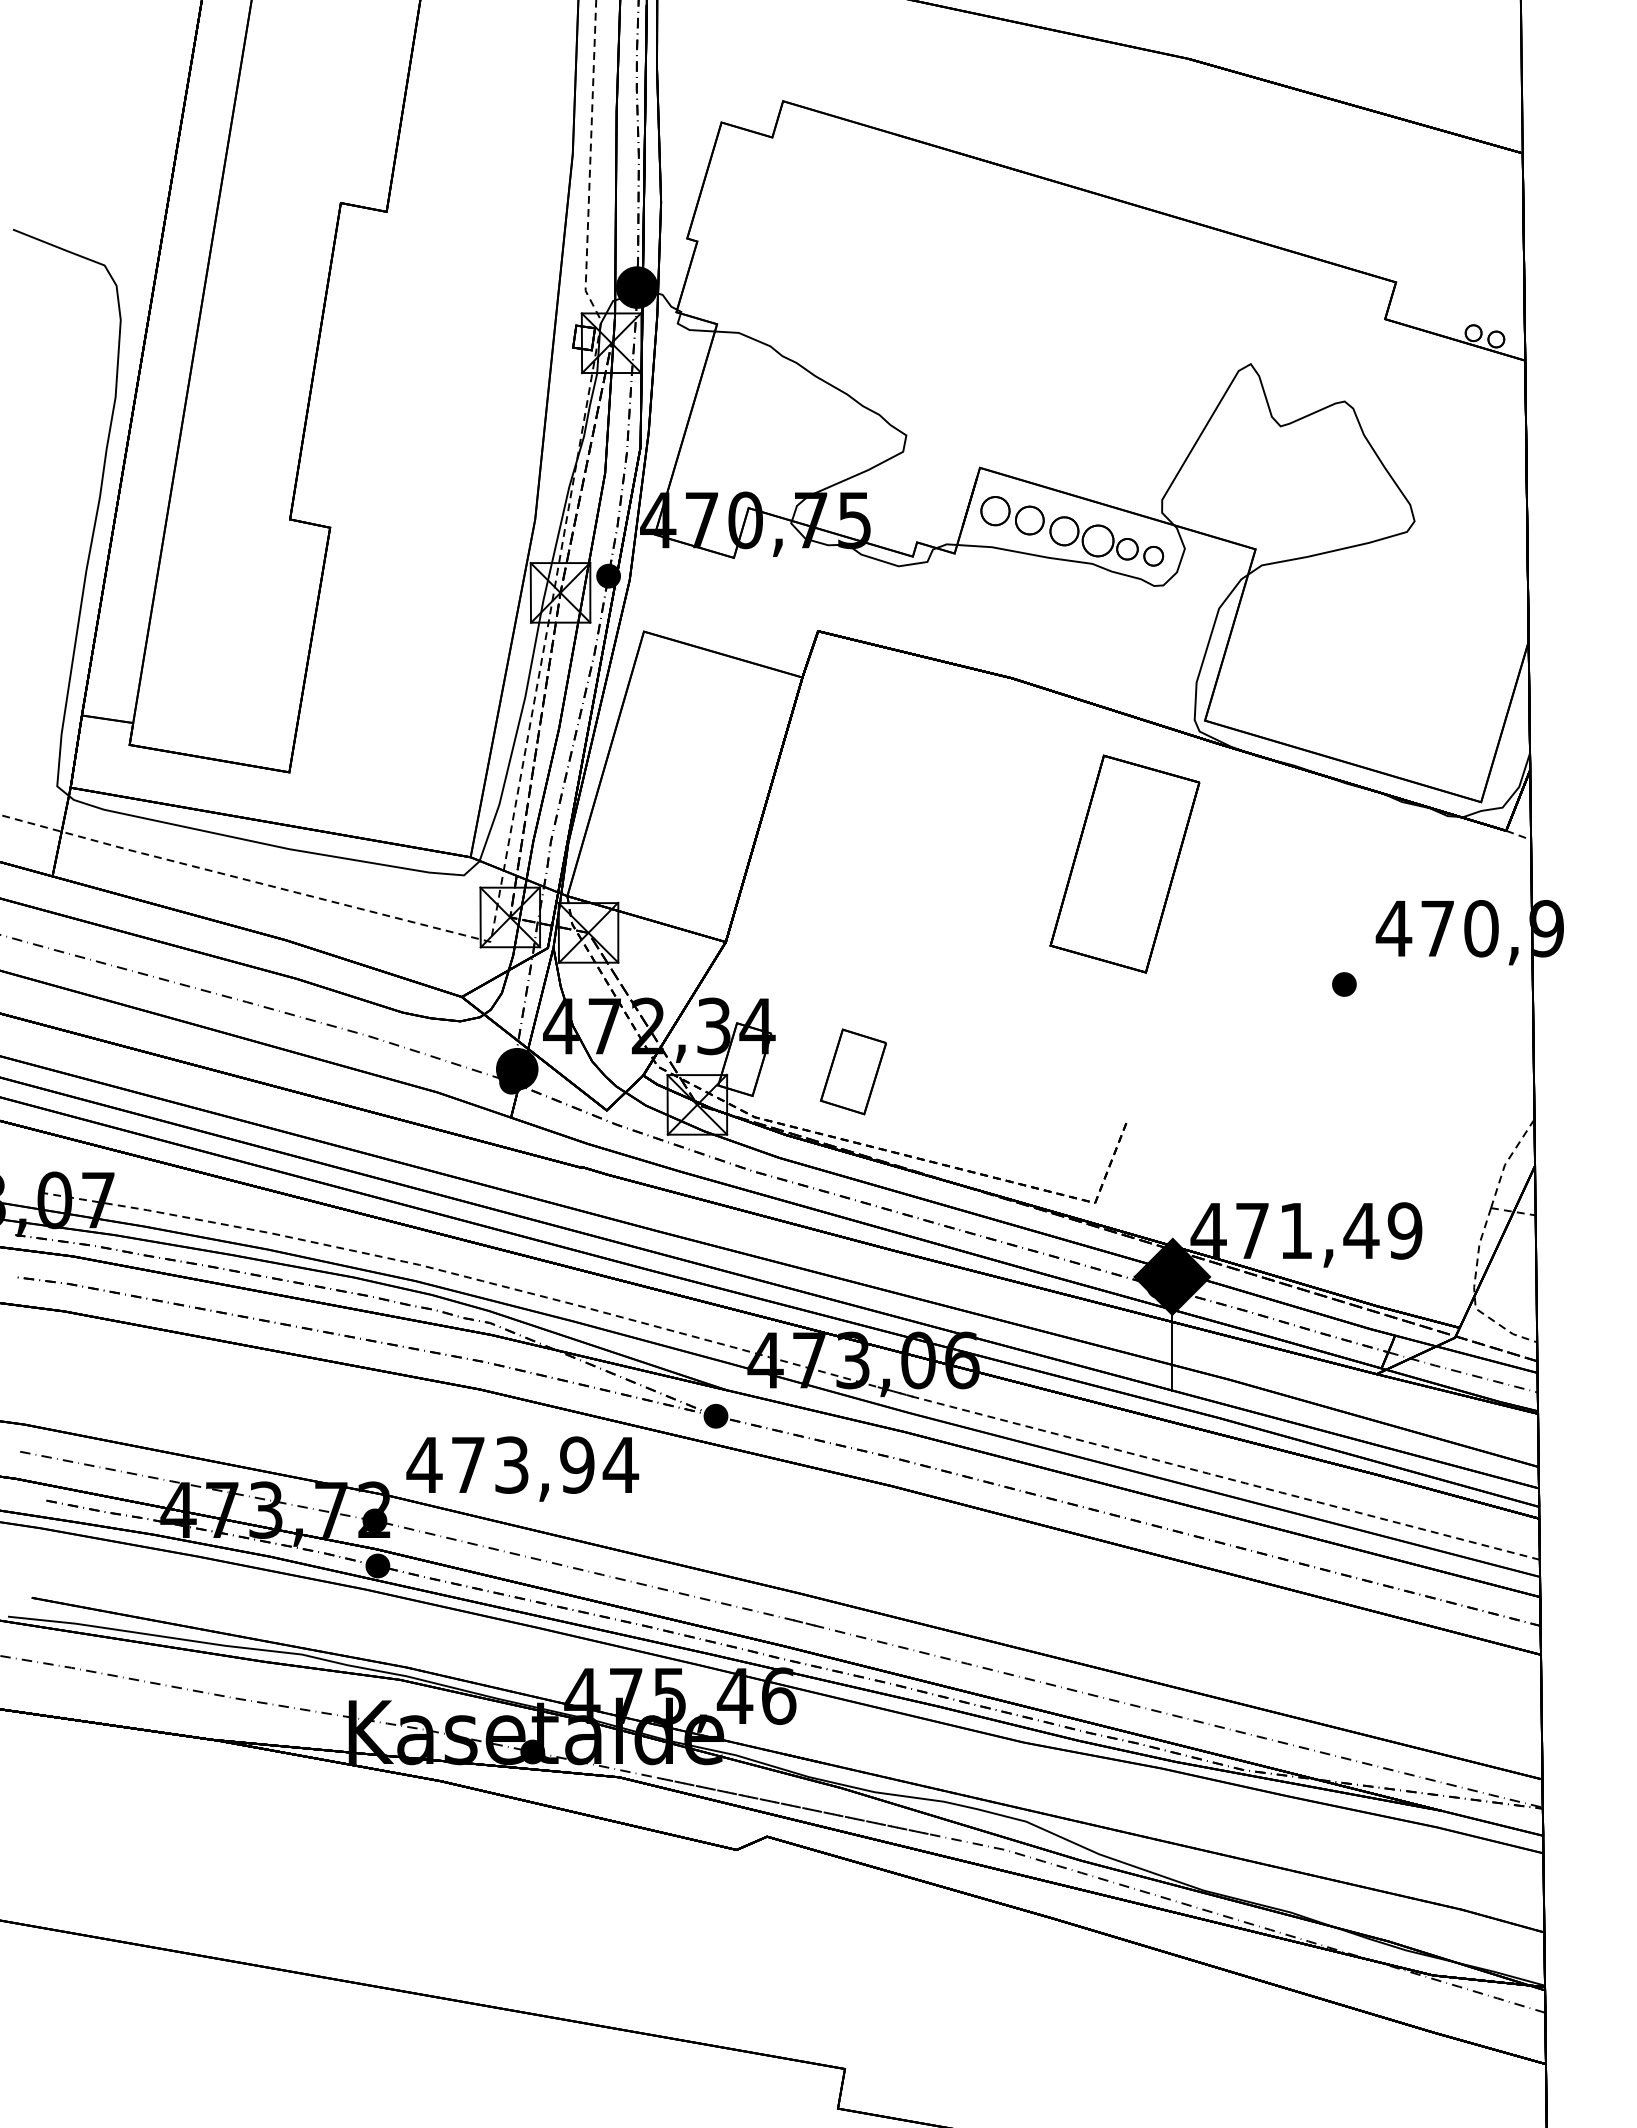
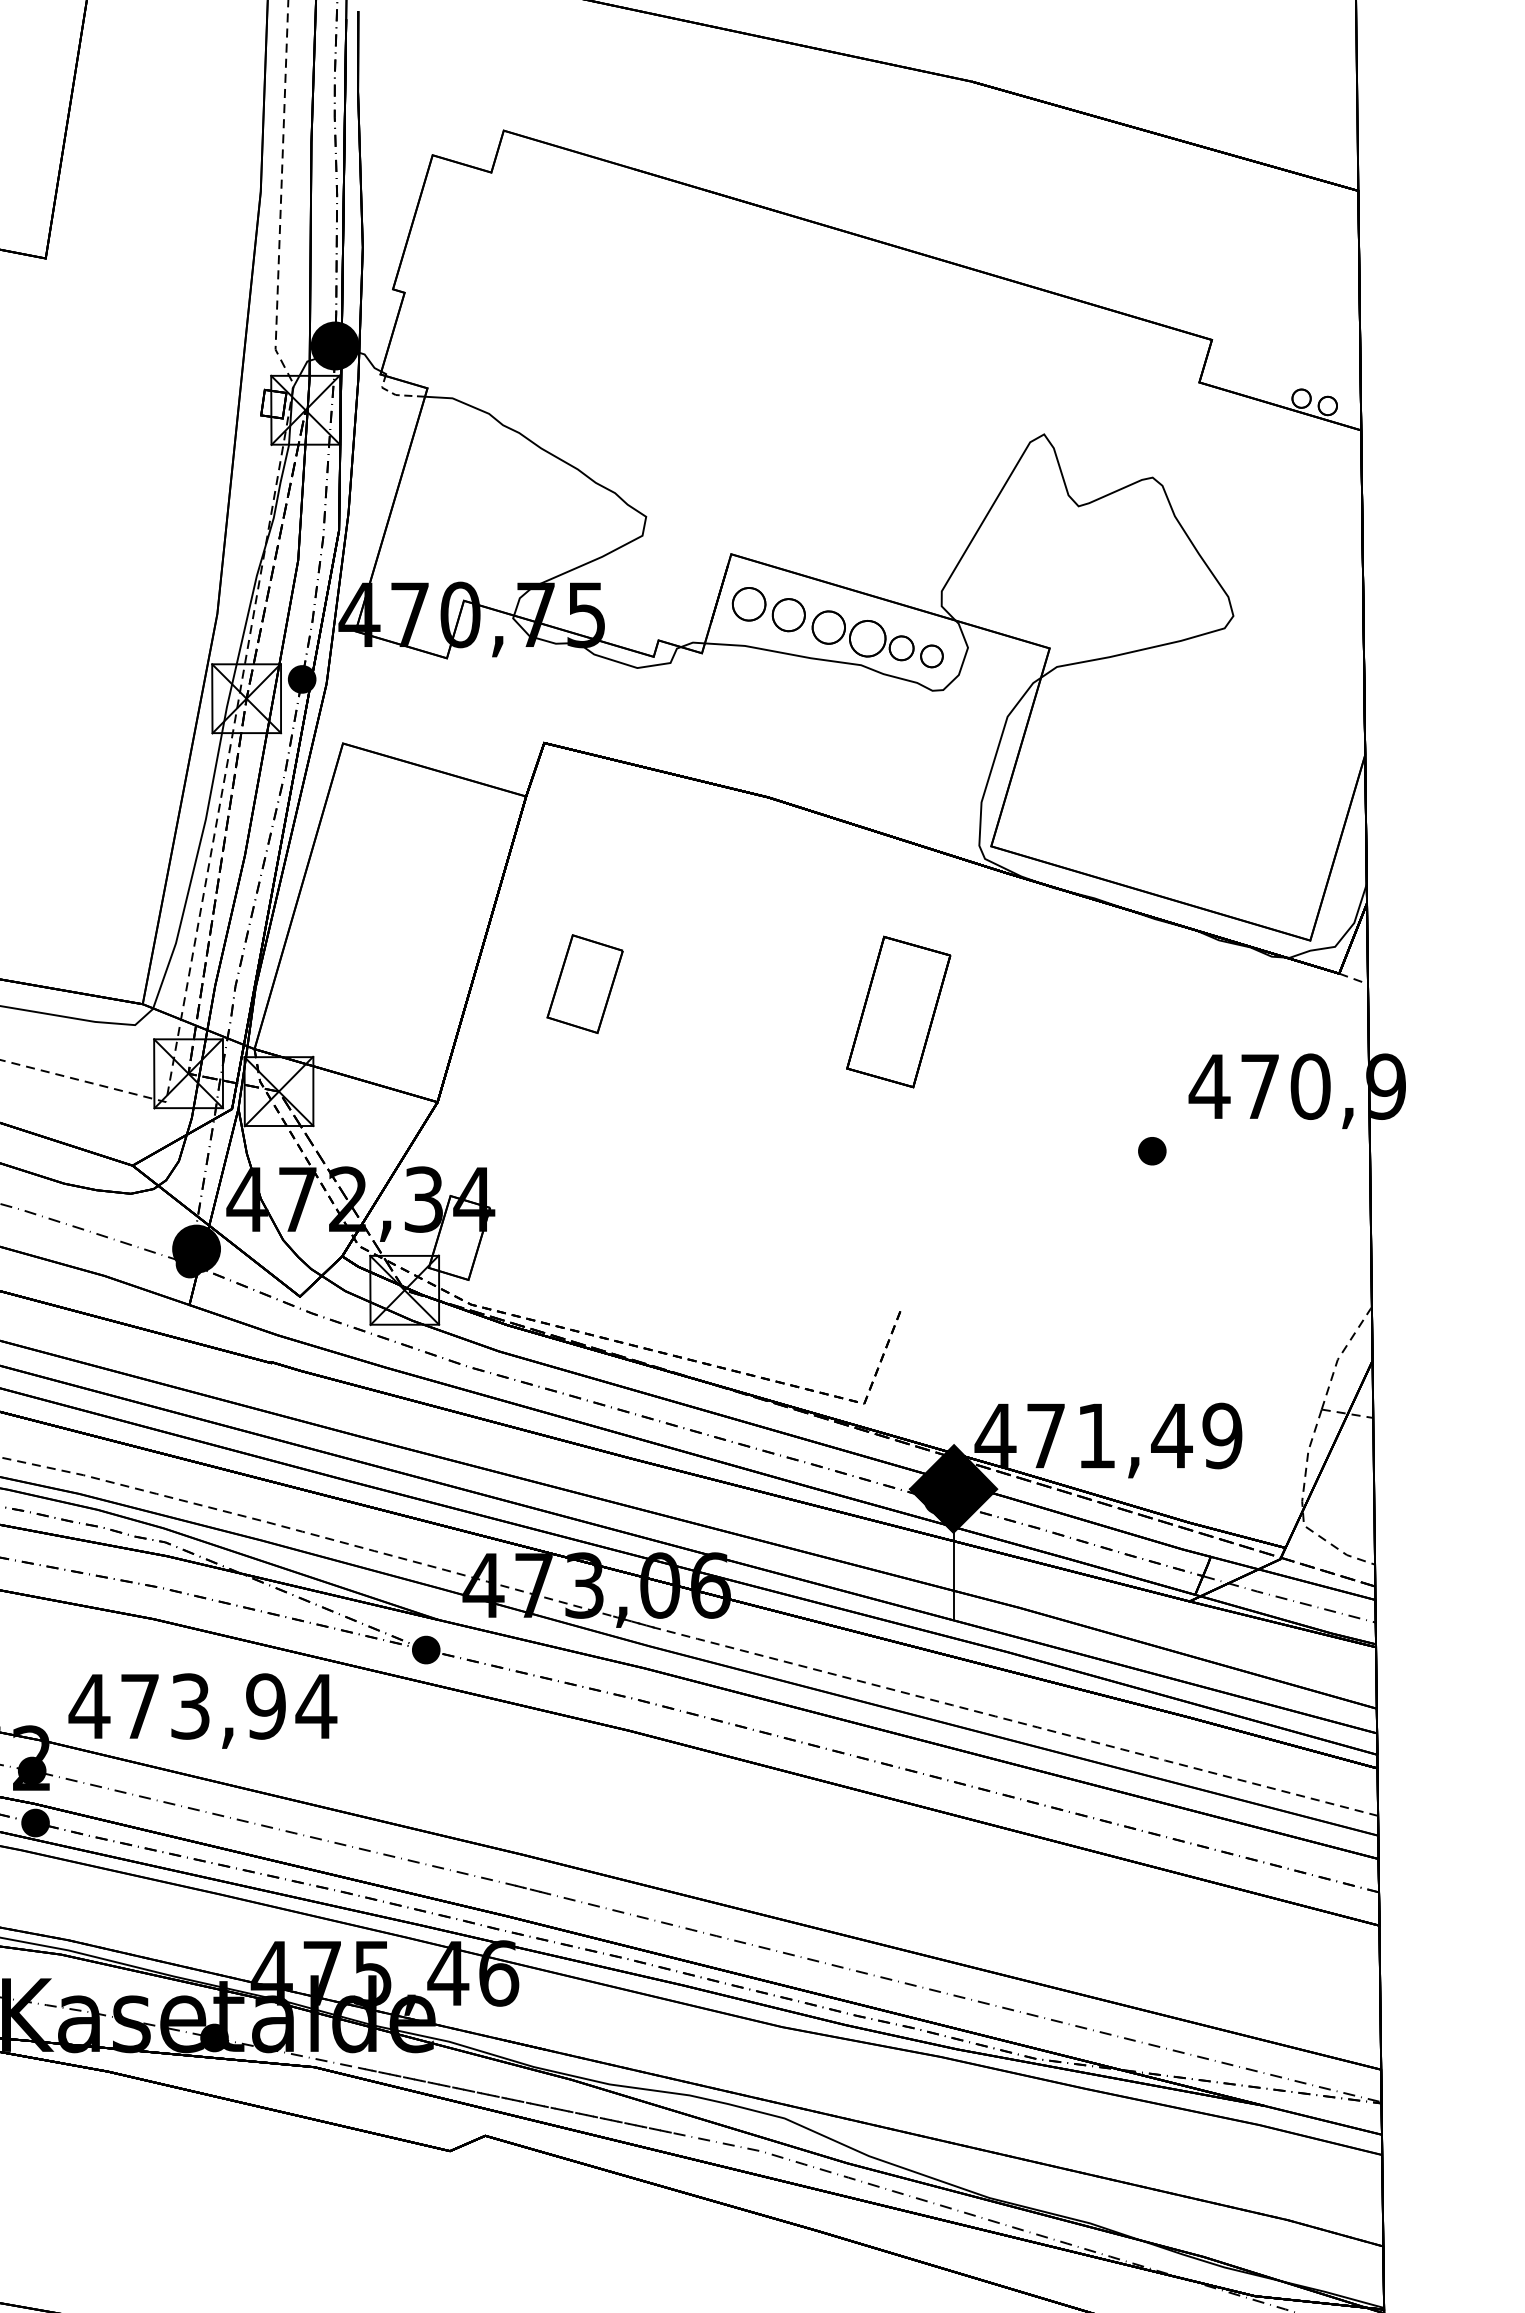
line: (689, 330) -> (395, 395), solid -> dashed
part: (1124, 863) -> (898, 1011), size x0.6
part: (853, 1071) -> (585, 983), moved

